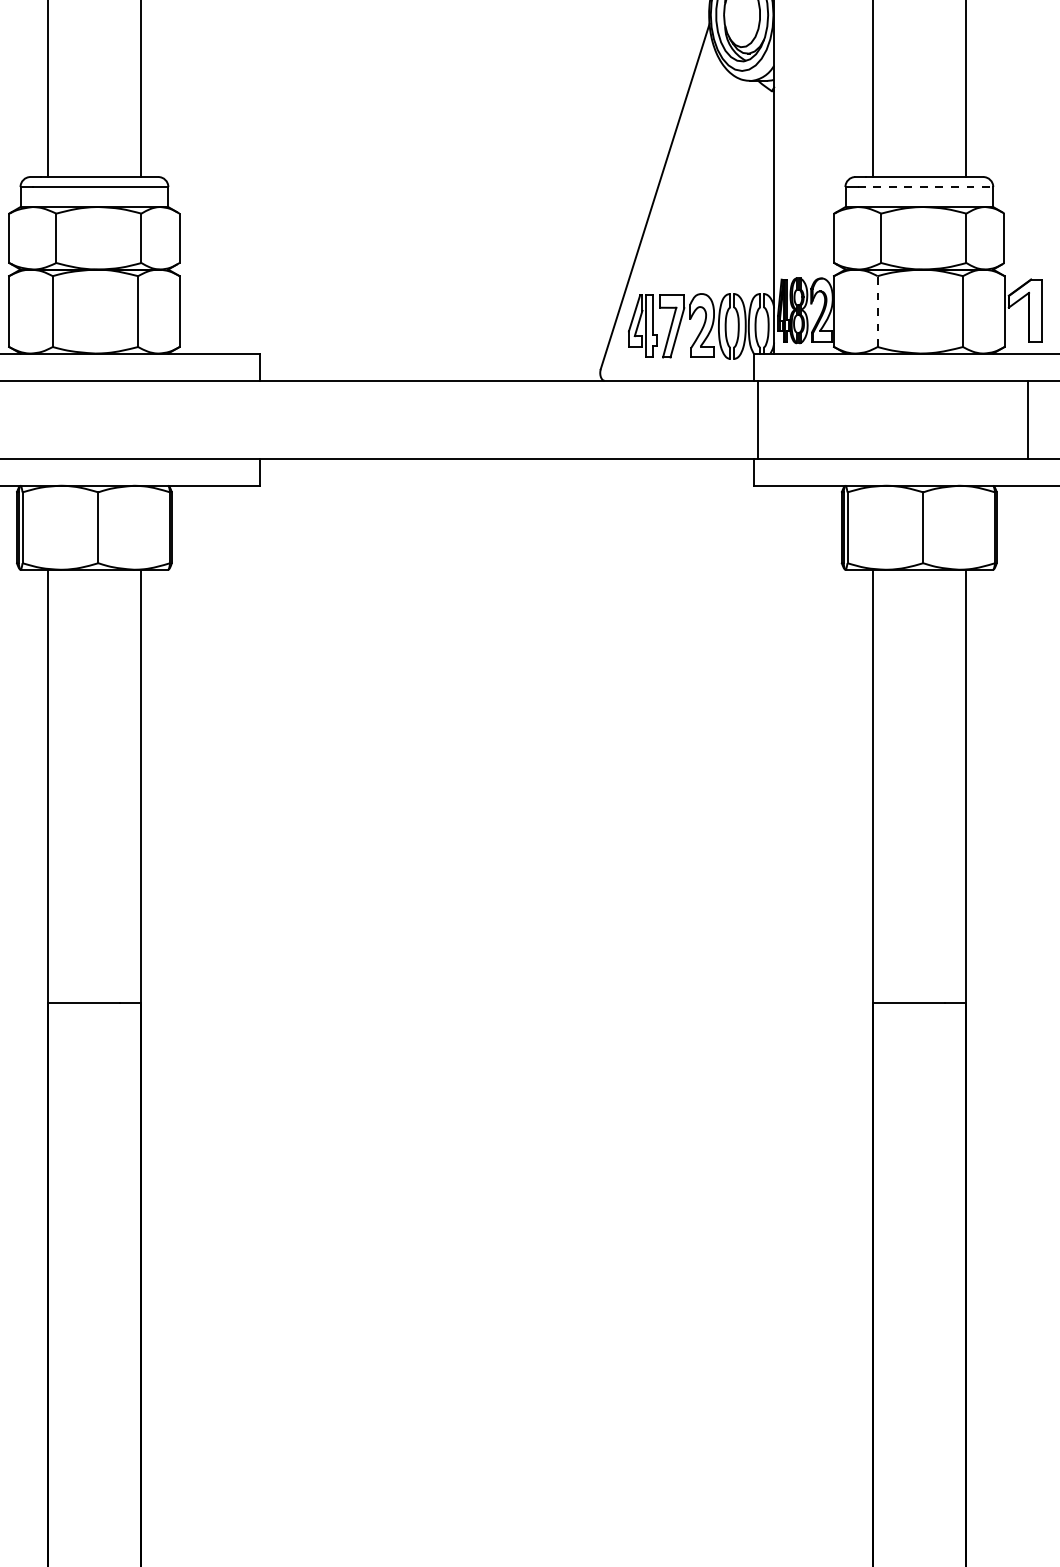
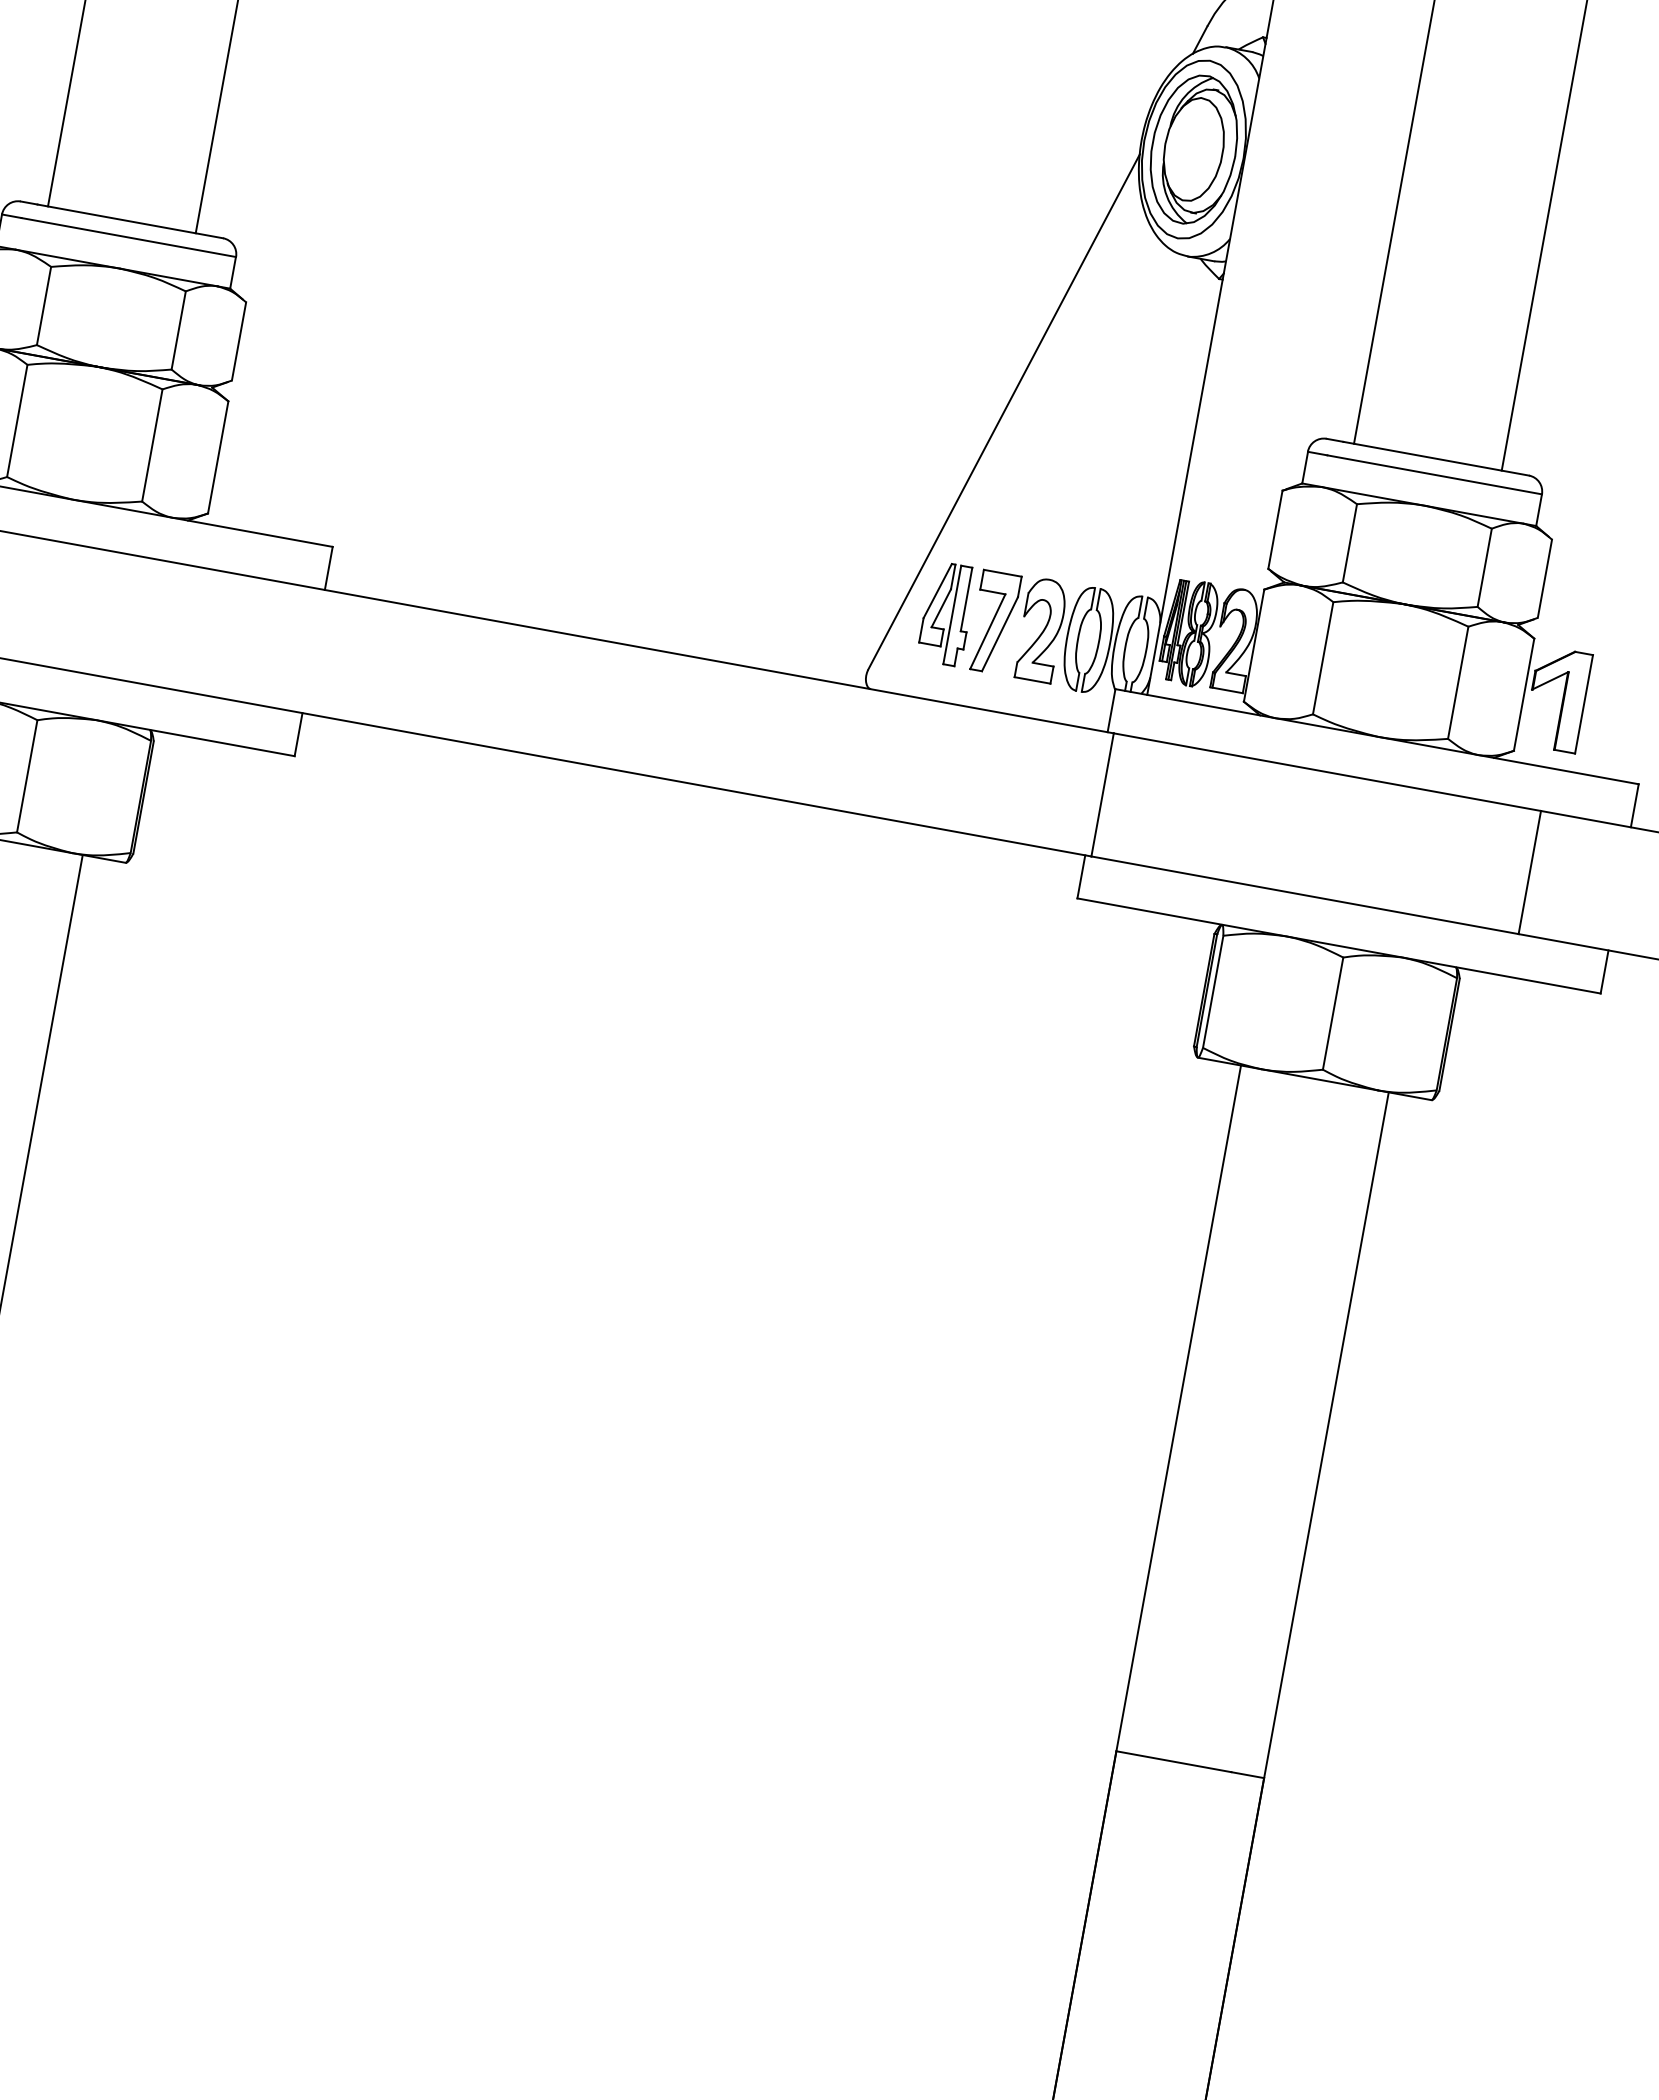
line: (925, 187) -> (1434, 475), dashed -> solid
line: (877, 311) -> (1322, 658), dashed -> solid

